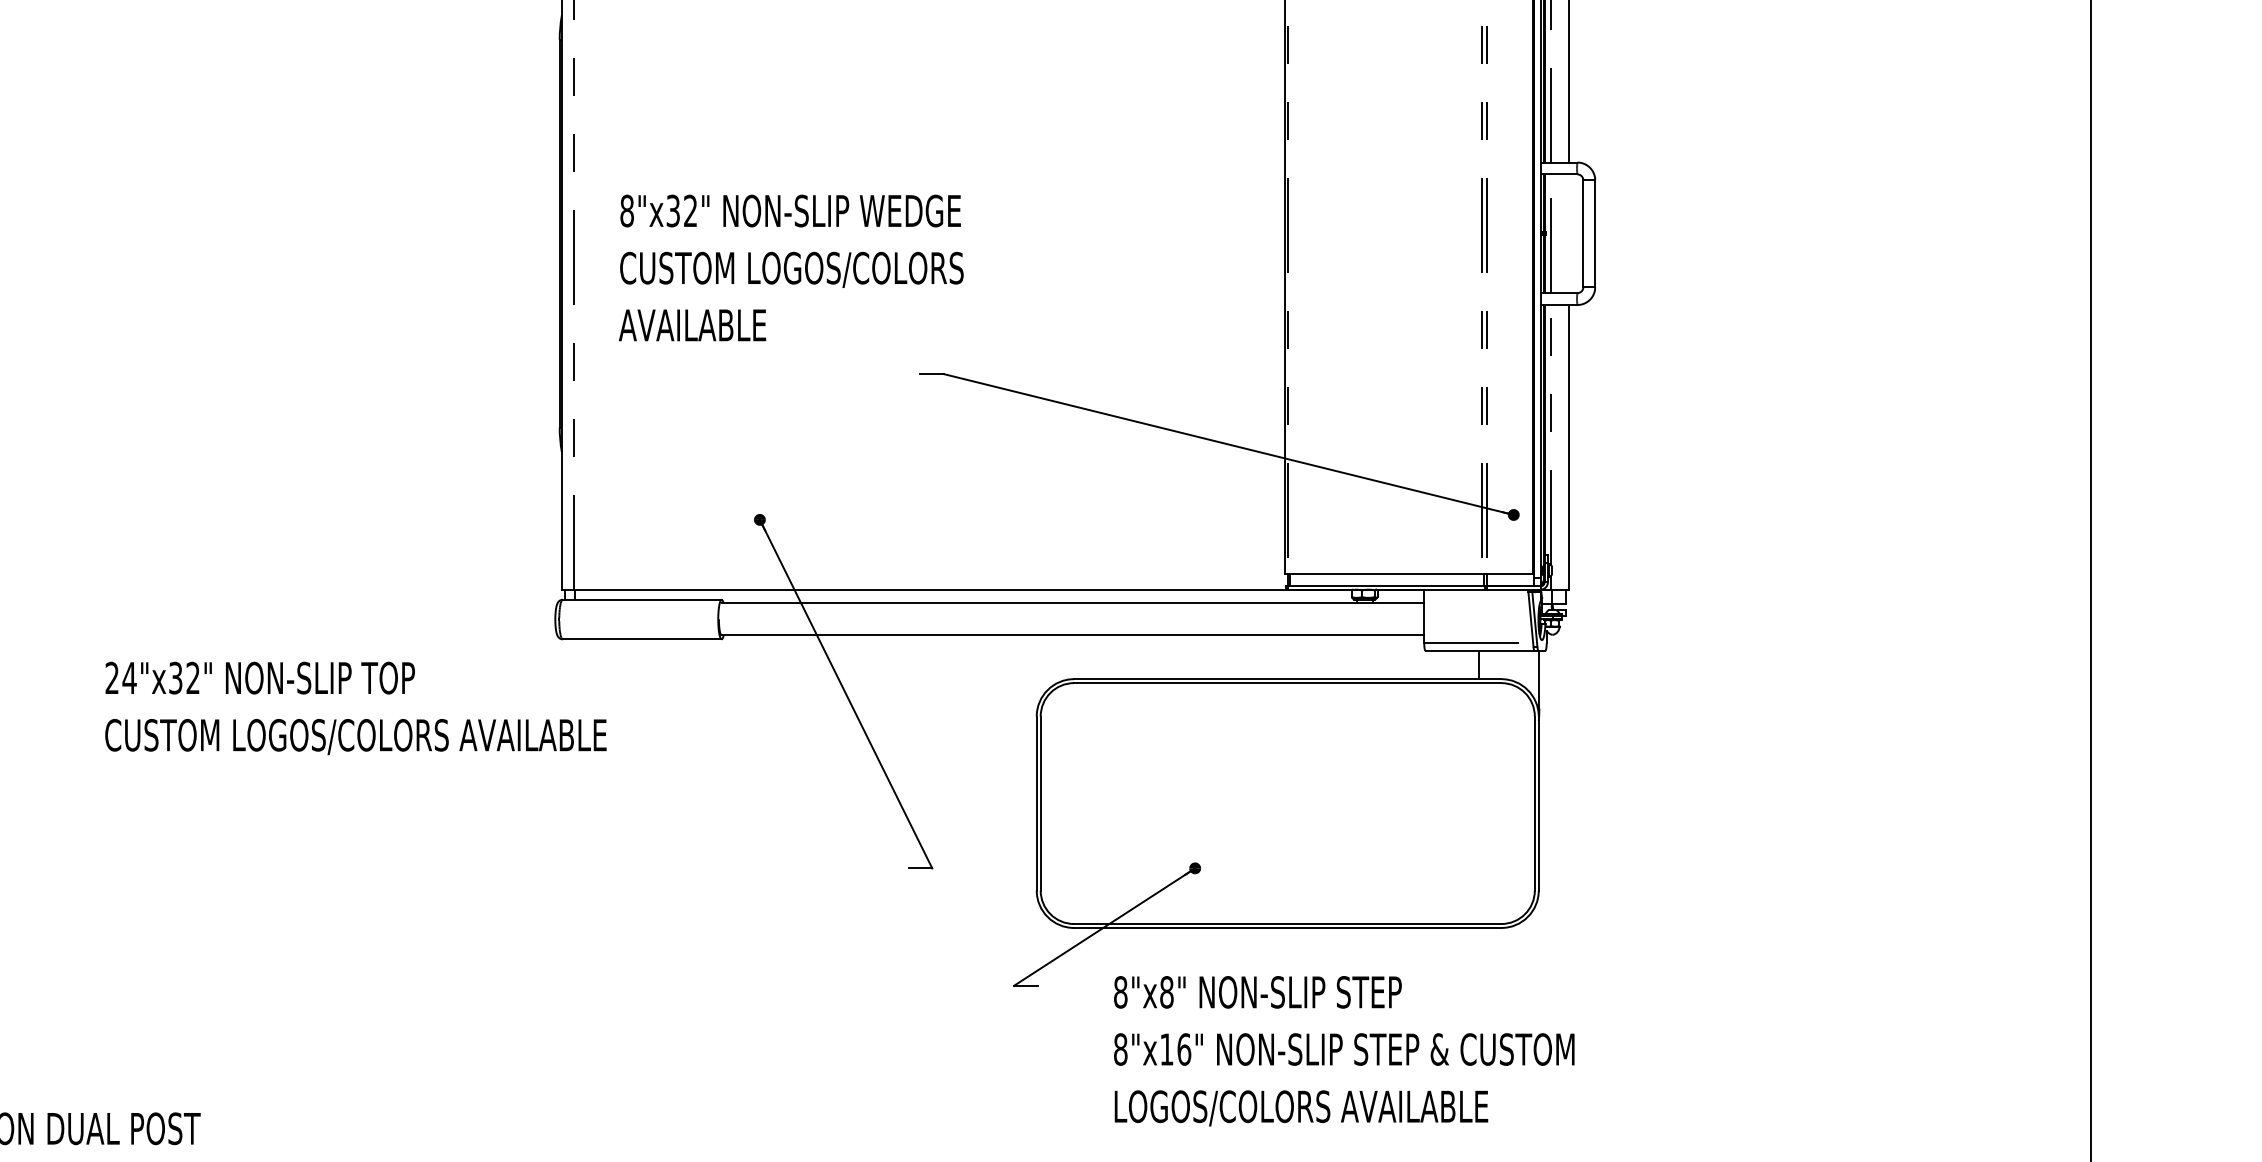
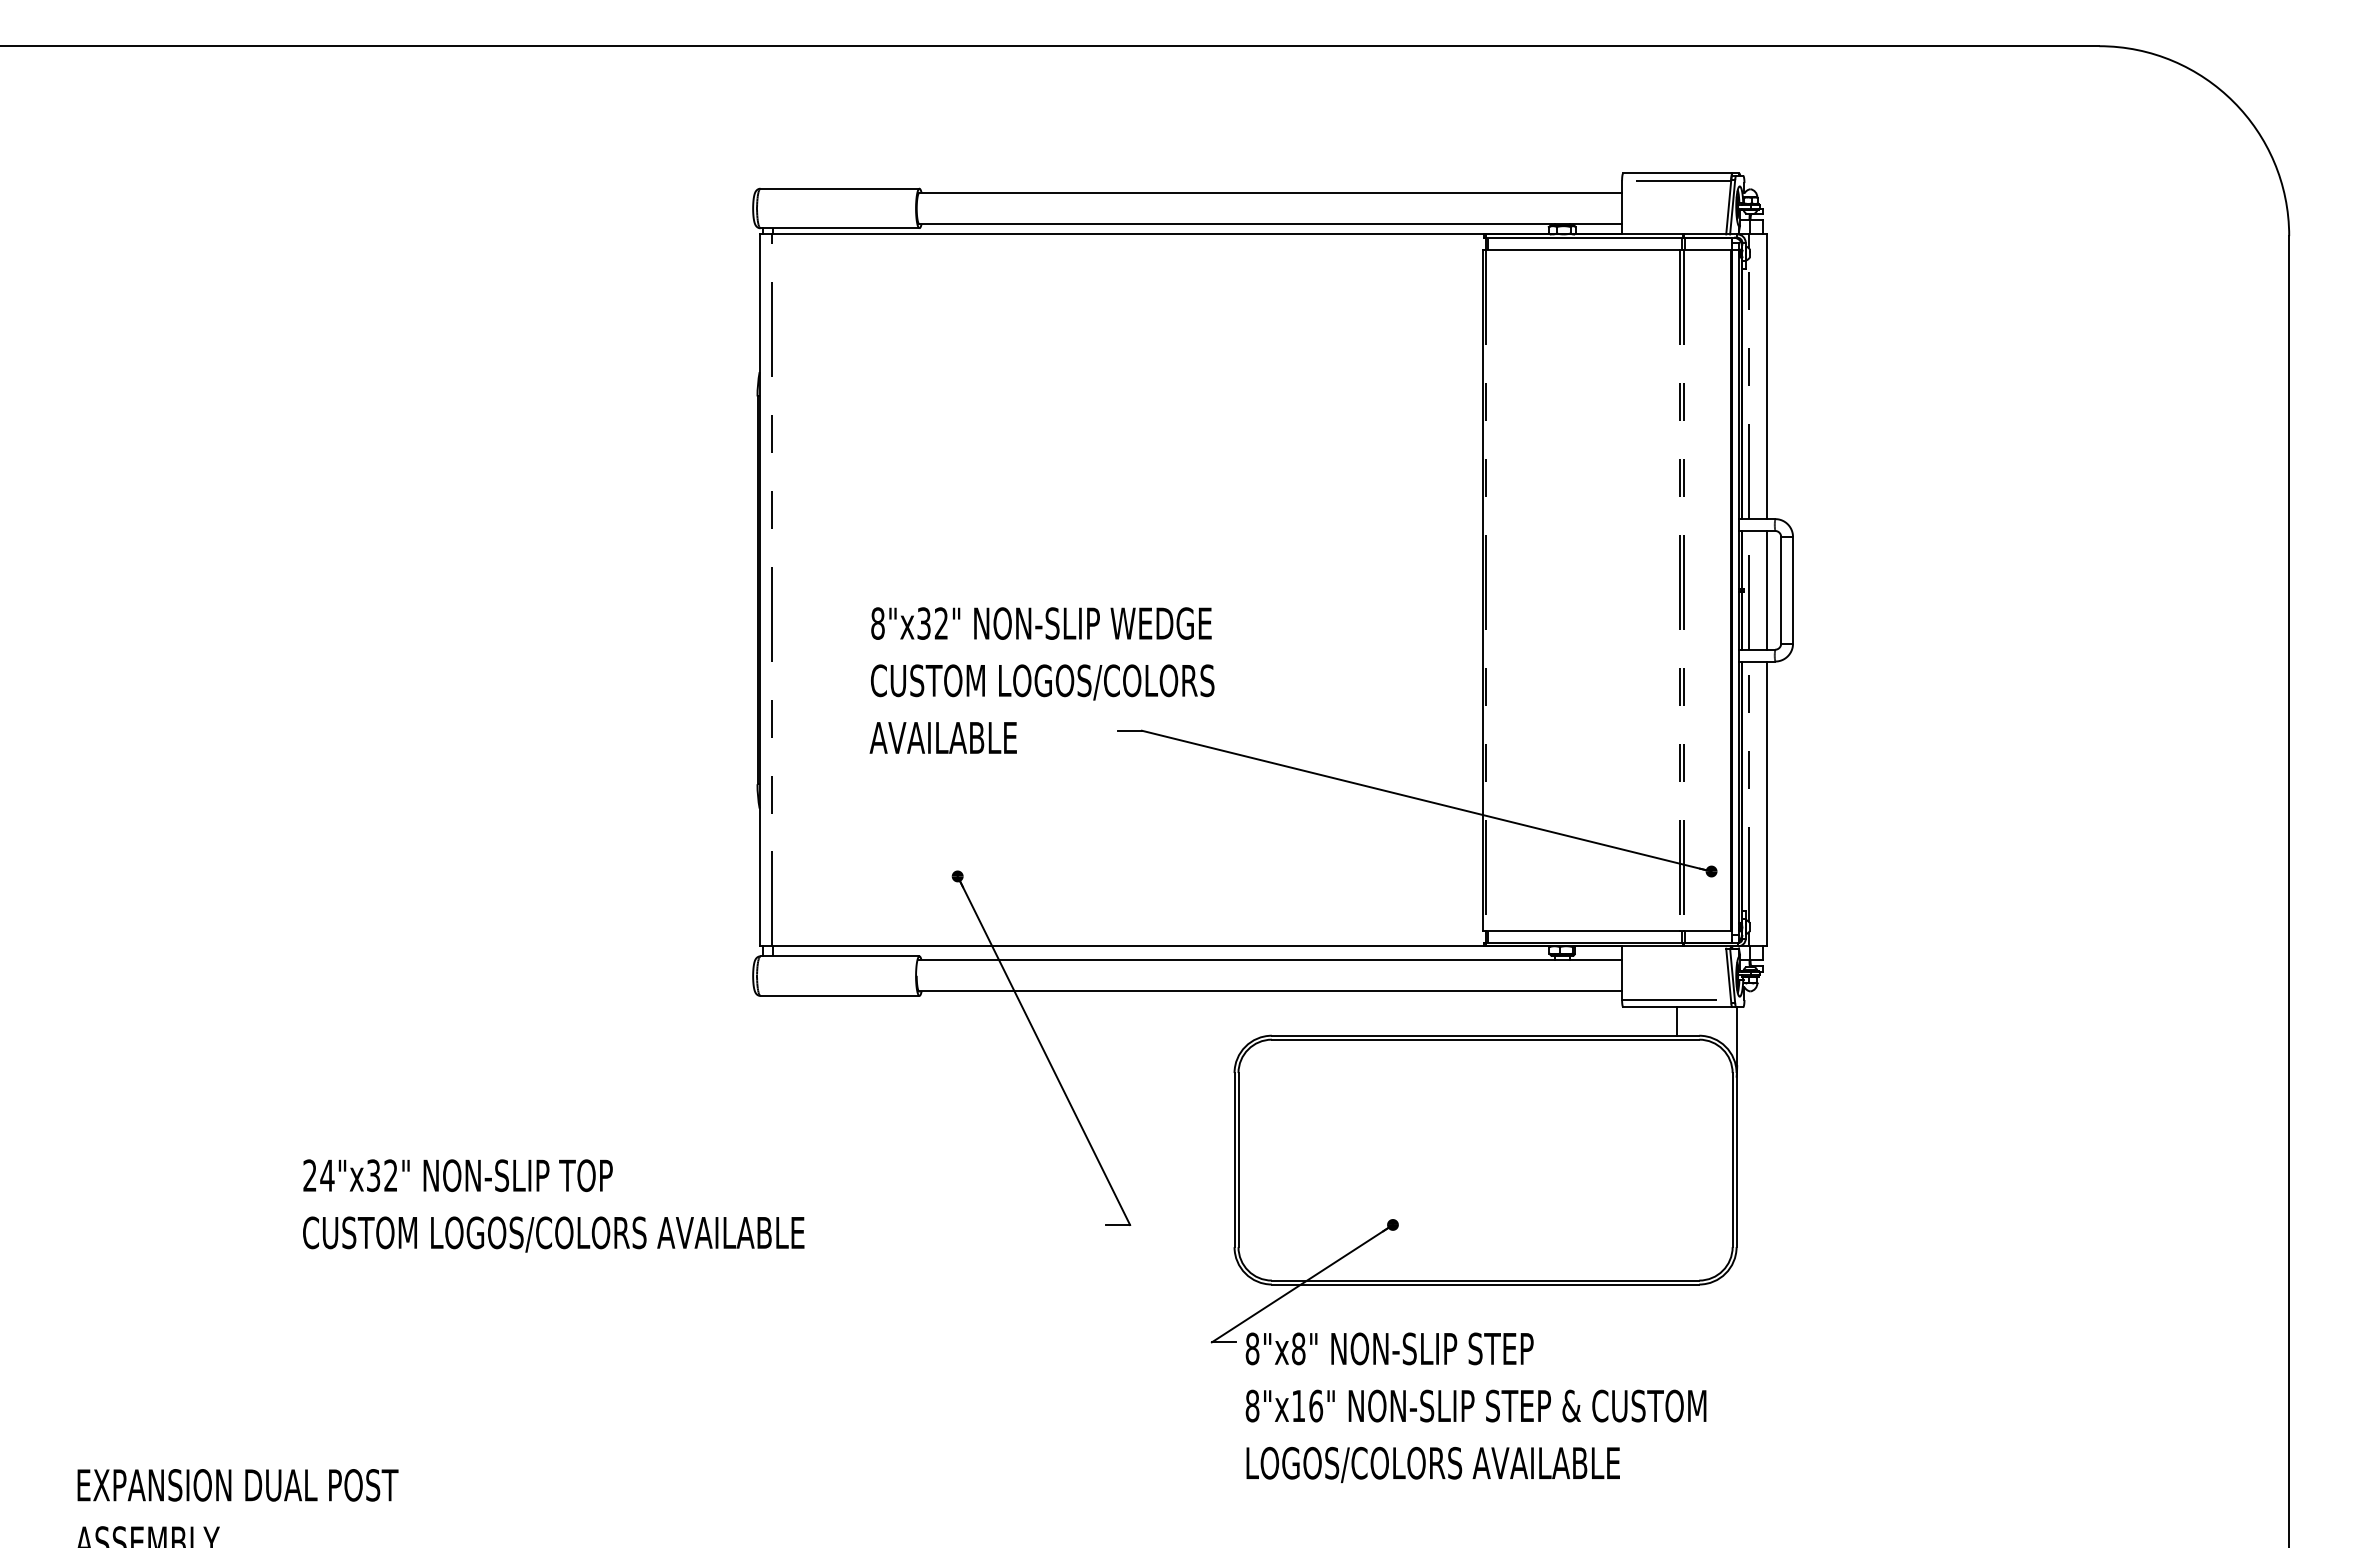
line: (1568, 232) -> (1766, 589), added
text: (790, 267) -> (1041, 680), moved
text: (355, 707) -> (553, 1205), moved
text: (1343, 1050) -> (1475, 1407), moved

